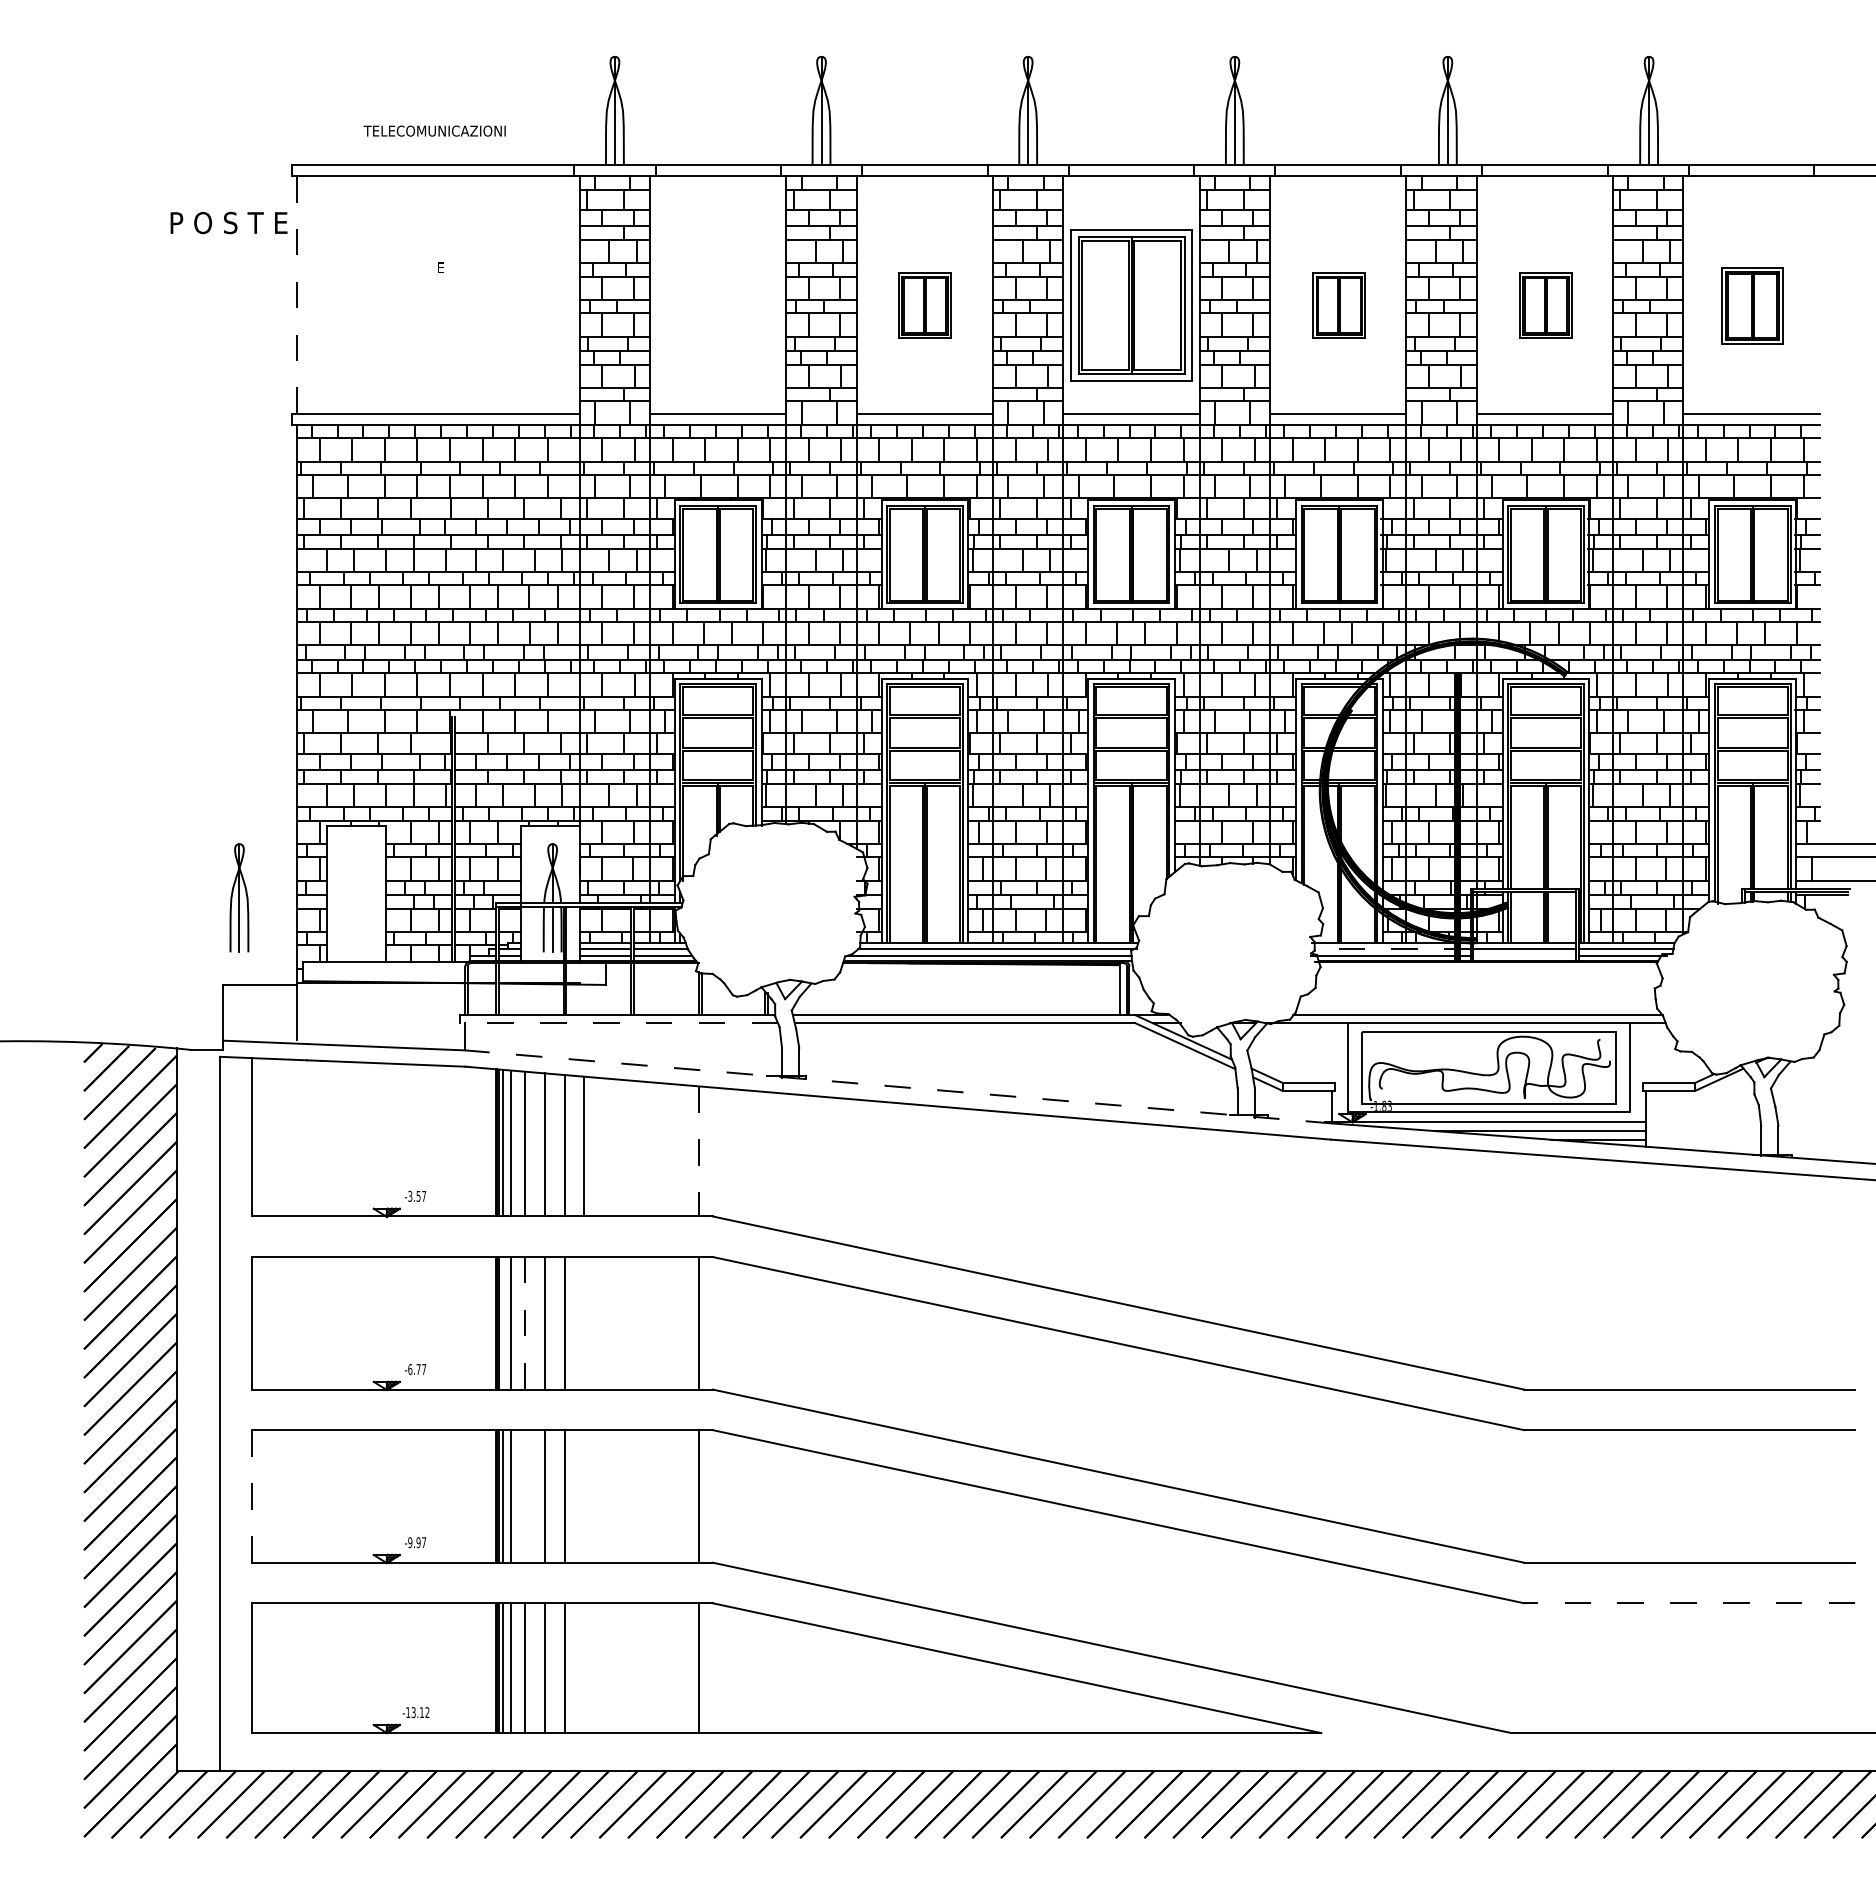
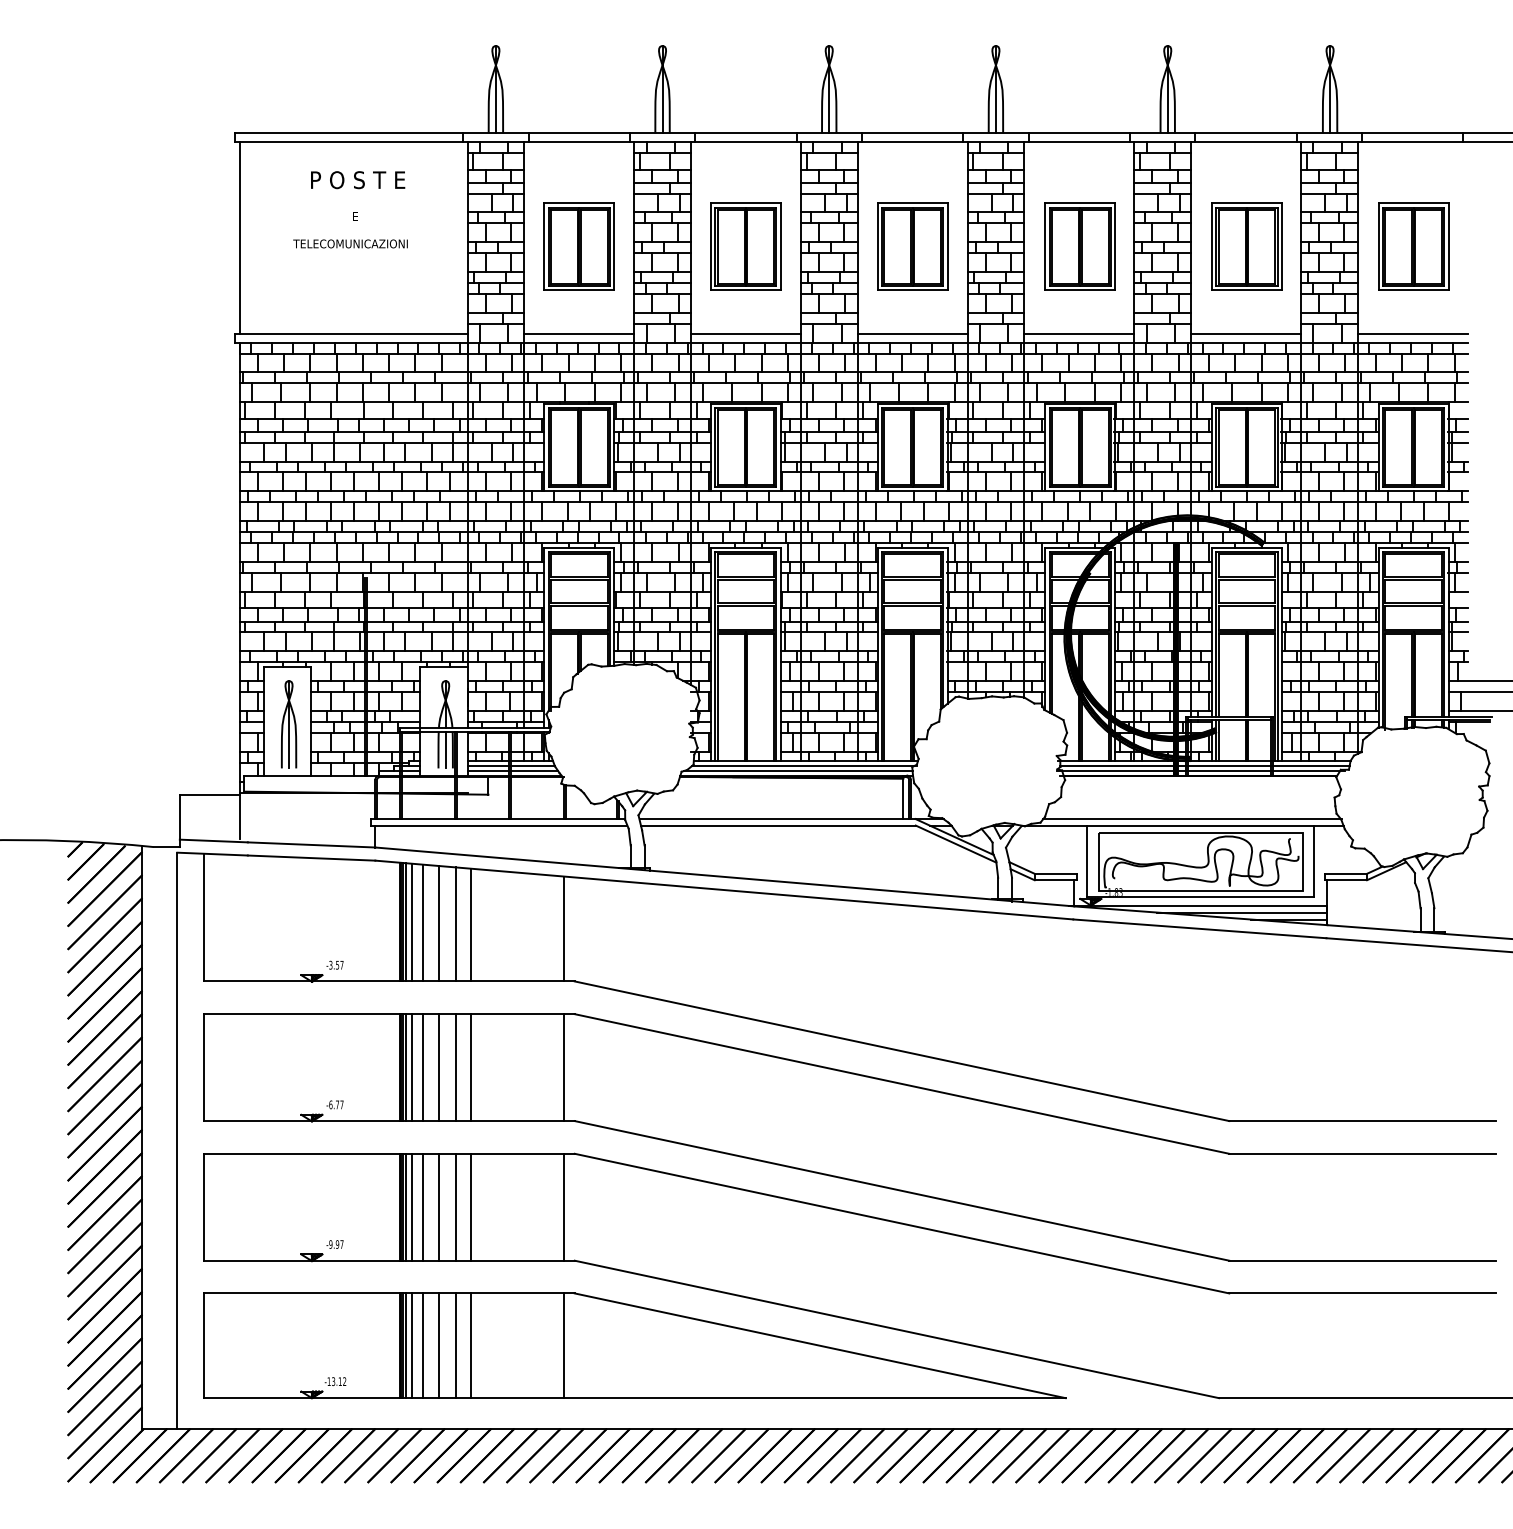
text: (434, 130) -> (350, 243), moved
text: (228, 222) -> (357, 179), moved
line: (297, 294) -> (239, 237), dashed -> solid
part: (718, 305) -> (579, 246), added
part: (924, 305) -> (745, 246), size x1.67
part: (1131, 305) -> (912, 246), size x0.71
part: (1339, 305) -> (1080, 246), size x1.67
part: (1545, 305) -> (1246, 246), size x1.67
part: (1752, 305) -> (1413, 246), size x1.43
part: (239, 897) -> (289, 724), moved
line: (1392, 949) -> (1123, 766), dashed -> solid
line: (1524, 955) -> (1229, 770), added
line: (619, 1023) -> (499, 825), dashed -> solid
line: (898, 1086) -> (724, 876), dashed -> solid
line: (698, 1151) -> (563, 929), dashed -> solid
line: (503, 1323) -> (406, 1067), added
line: (524, 1323) -> (422, 1067), dashed -> solid
line: (583, 1323) -> (470, 1067), added
line: (252, 1495) -> (203, 1206), dashed -> solid
line: (524, 1496) -> (422, 1207), added
line: (583, 1496) -> (470, 1207), added
line: (1689, 1603) -> (1362, 1293), dashed -> solid
line: (583, 1668) -> (470, 1346), added

